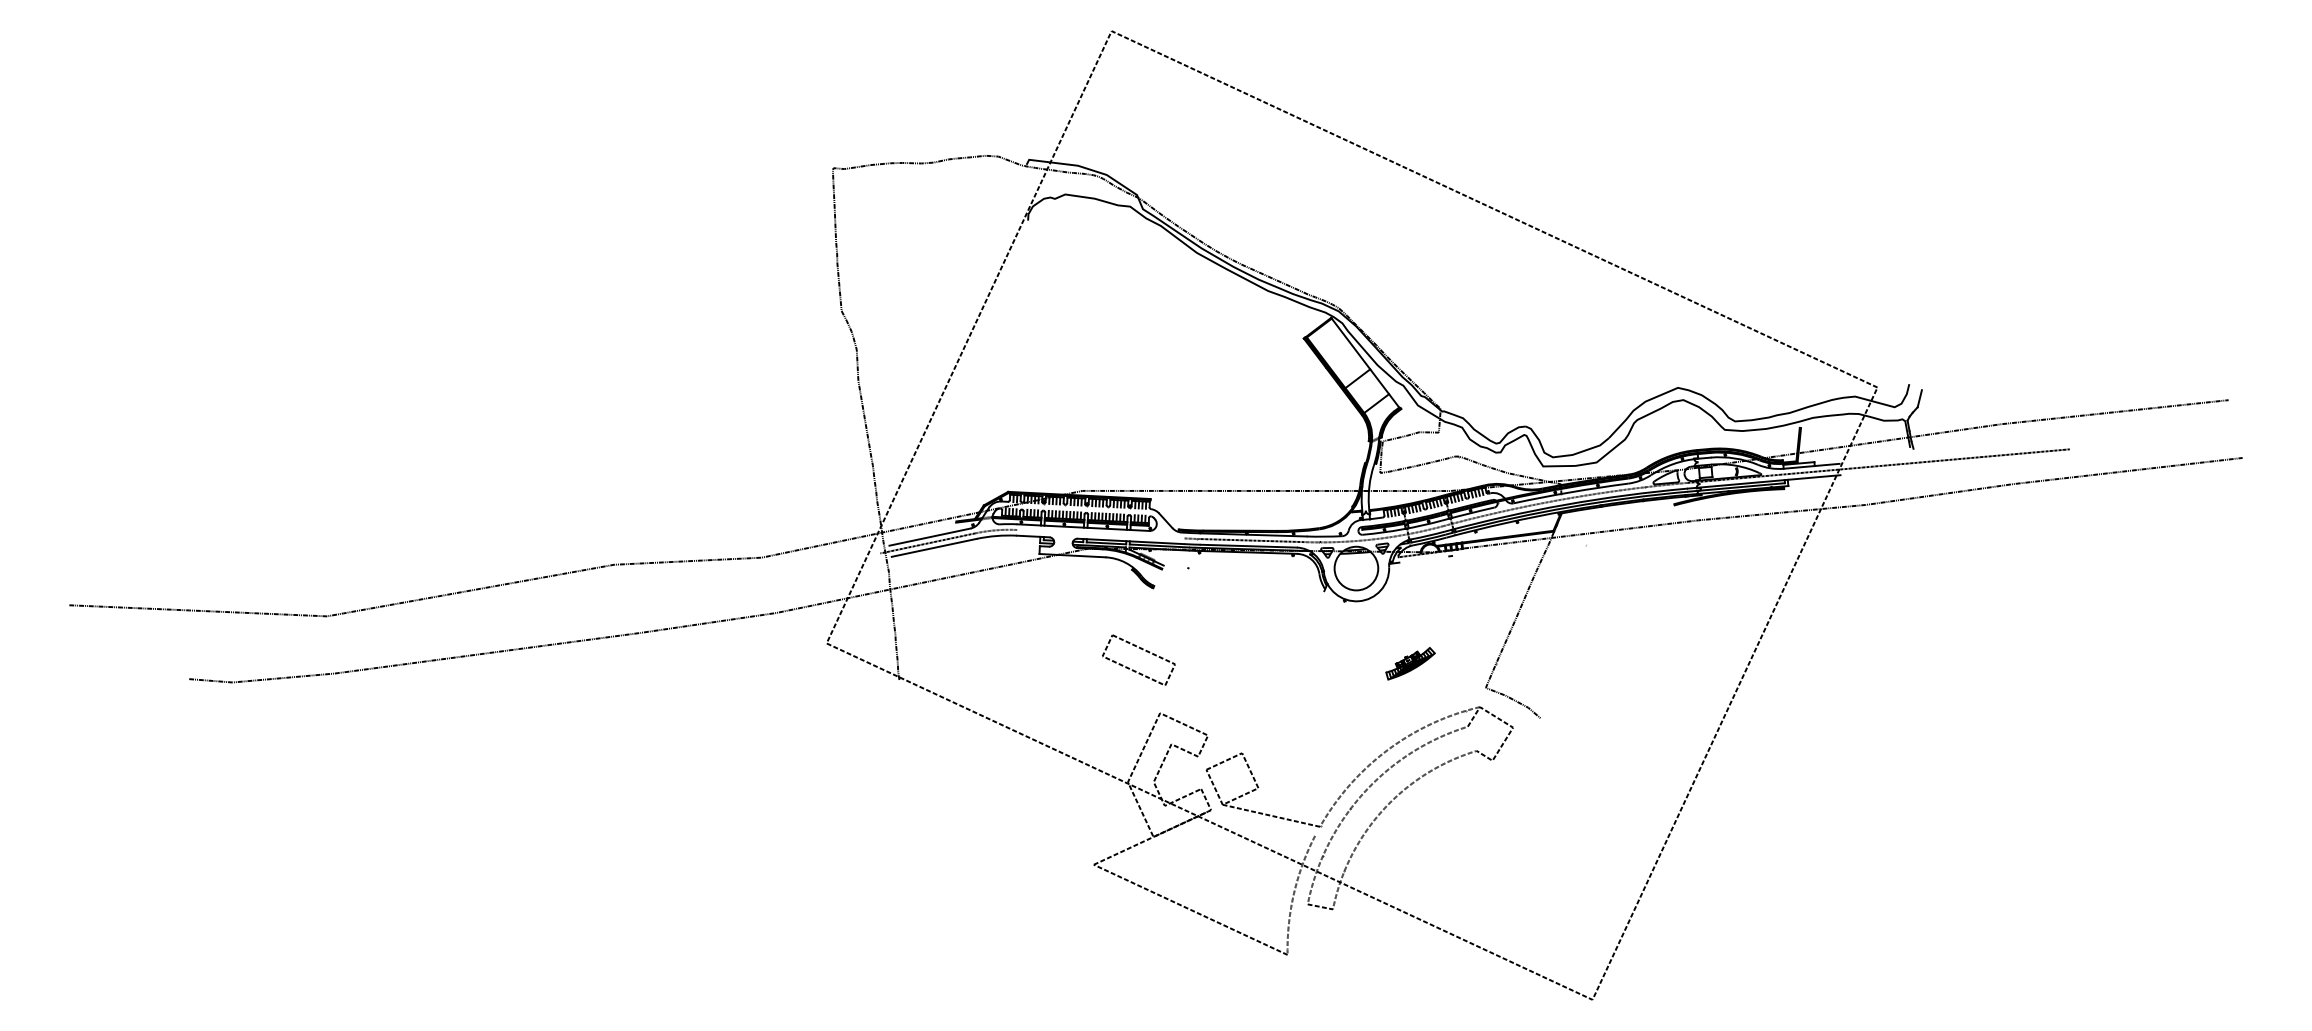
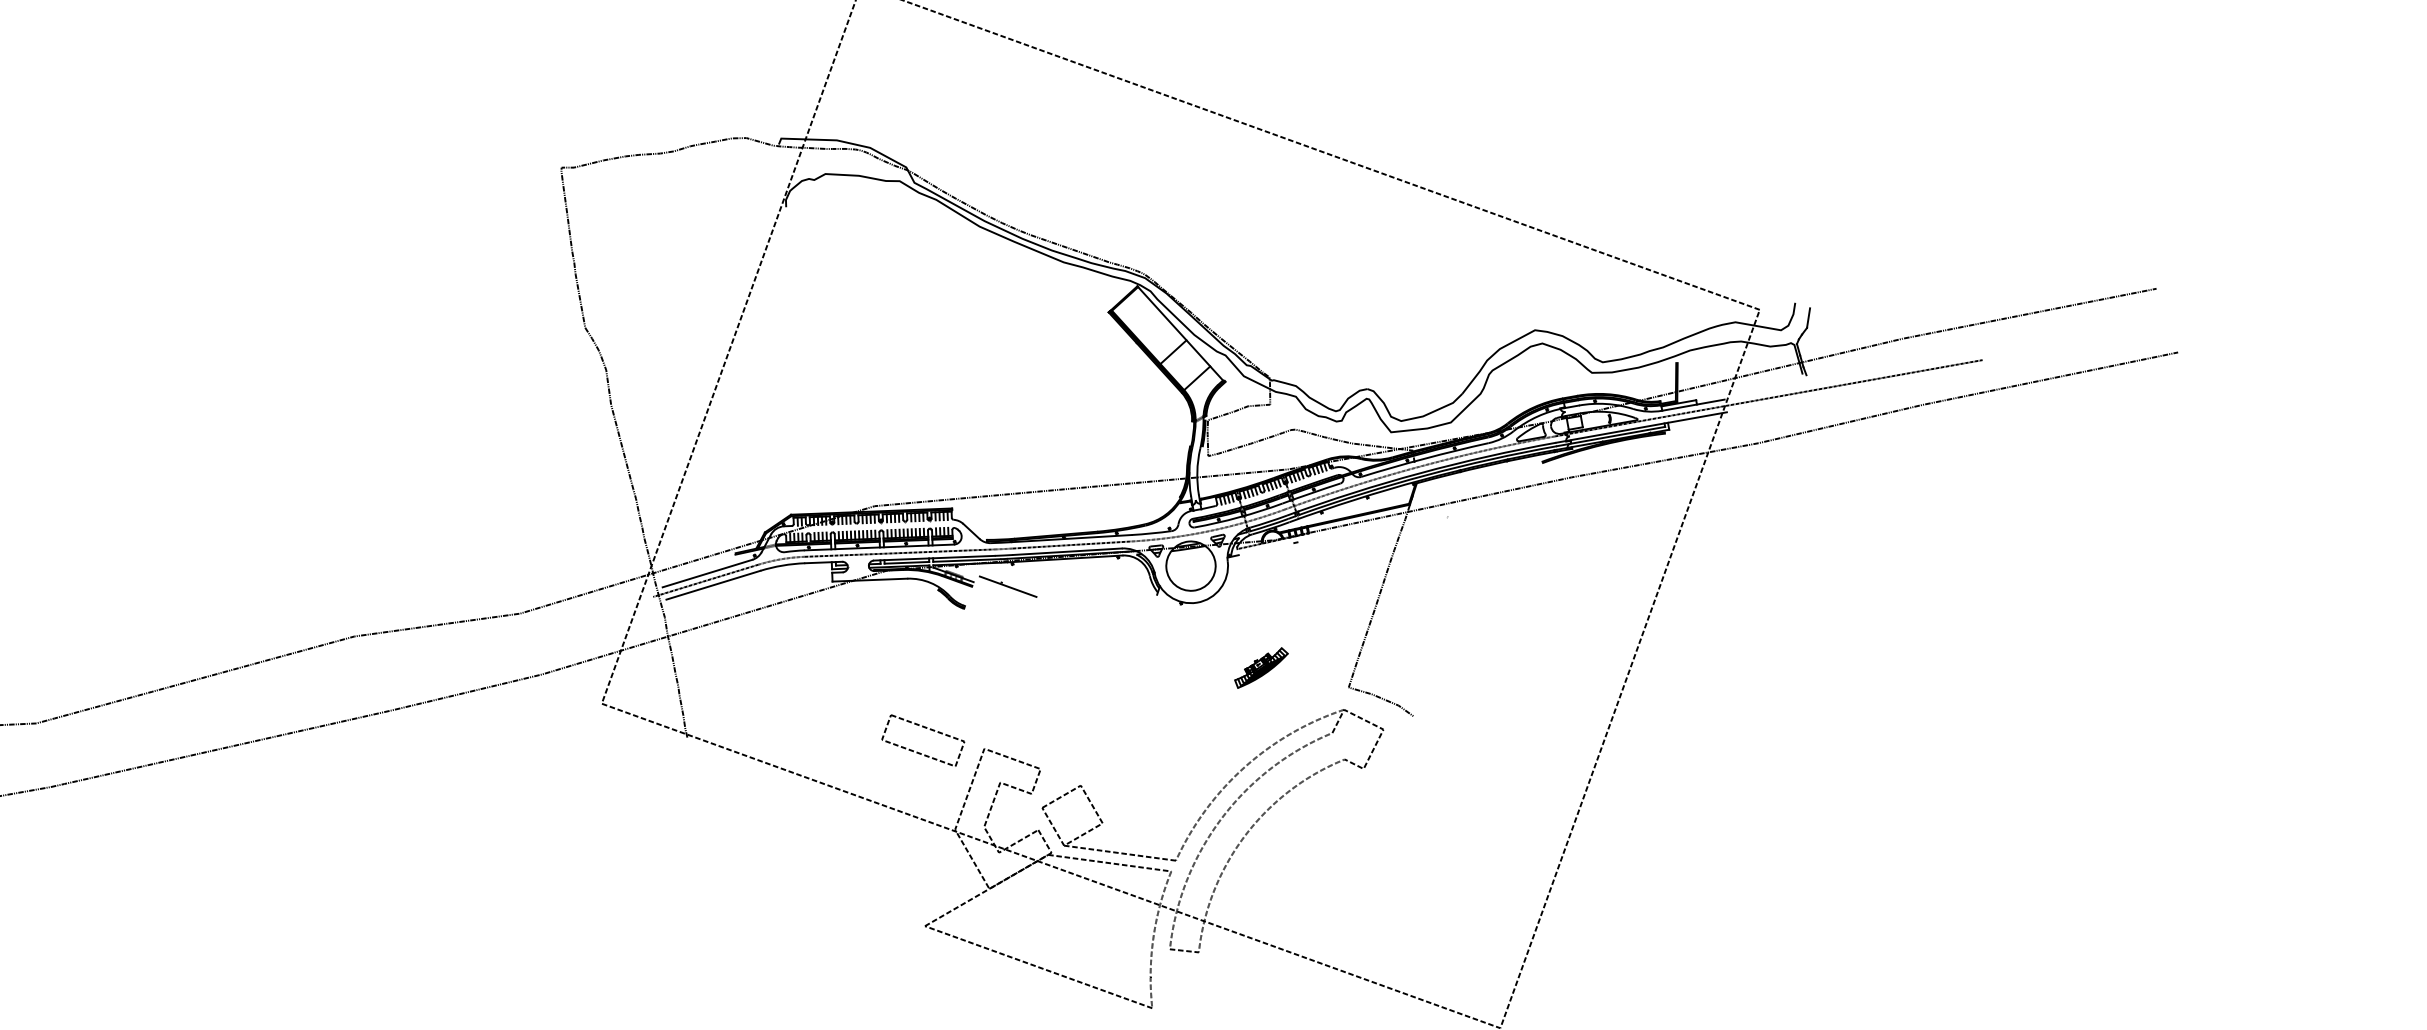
line: (1100, 534) -> (899, 553), added
line: (1193, 572) -> (1007, 586), added
part: (1142, 650) -> (926, 729), moved
line: (1261, 823) -> (1109, 862), added

